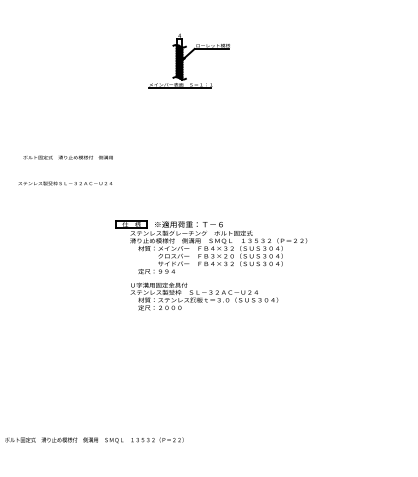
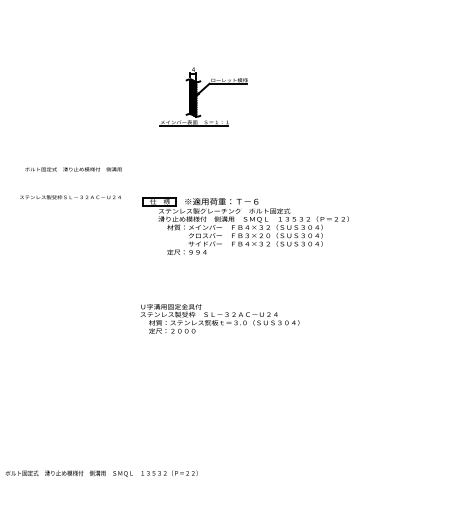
part: (188, 60) -> (202, 96), moved
part: (211, 247) -> (245, 226), moved

